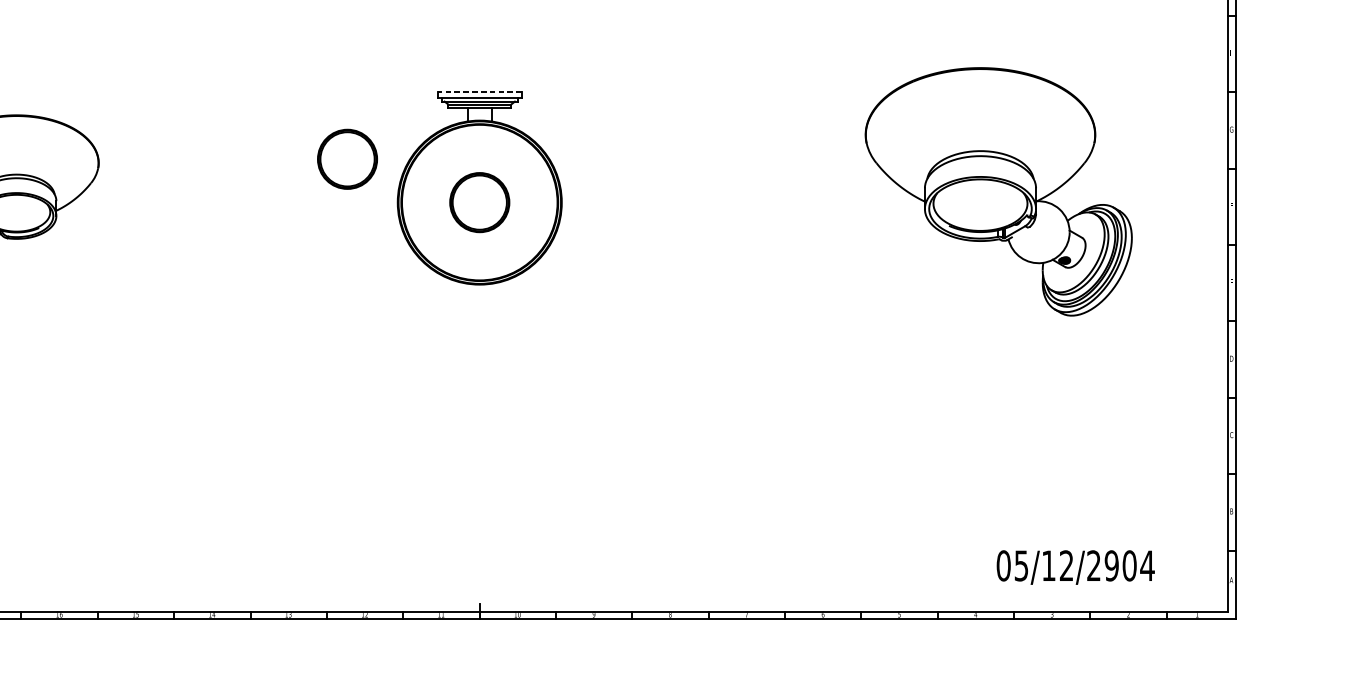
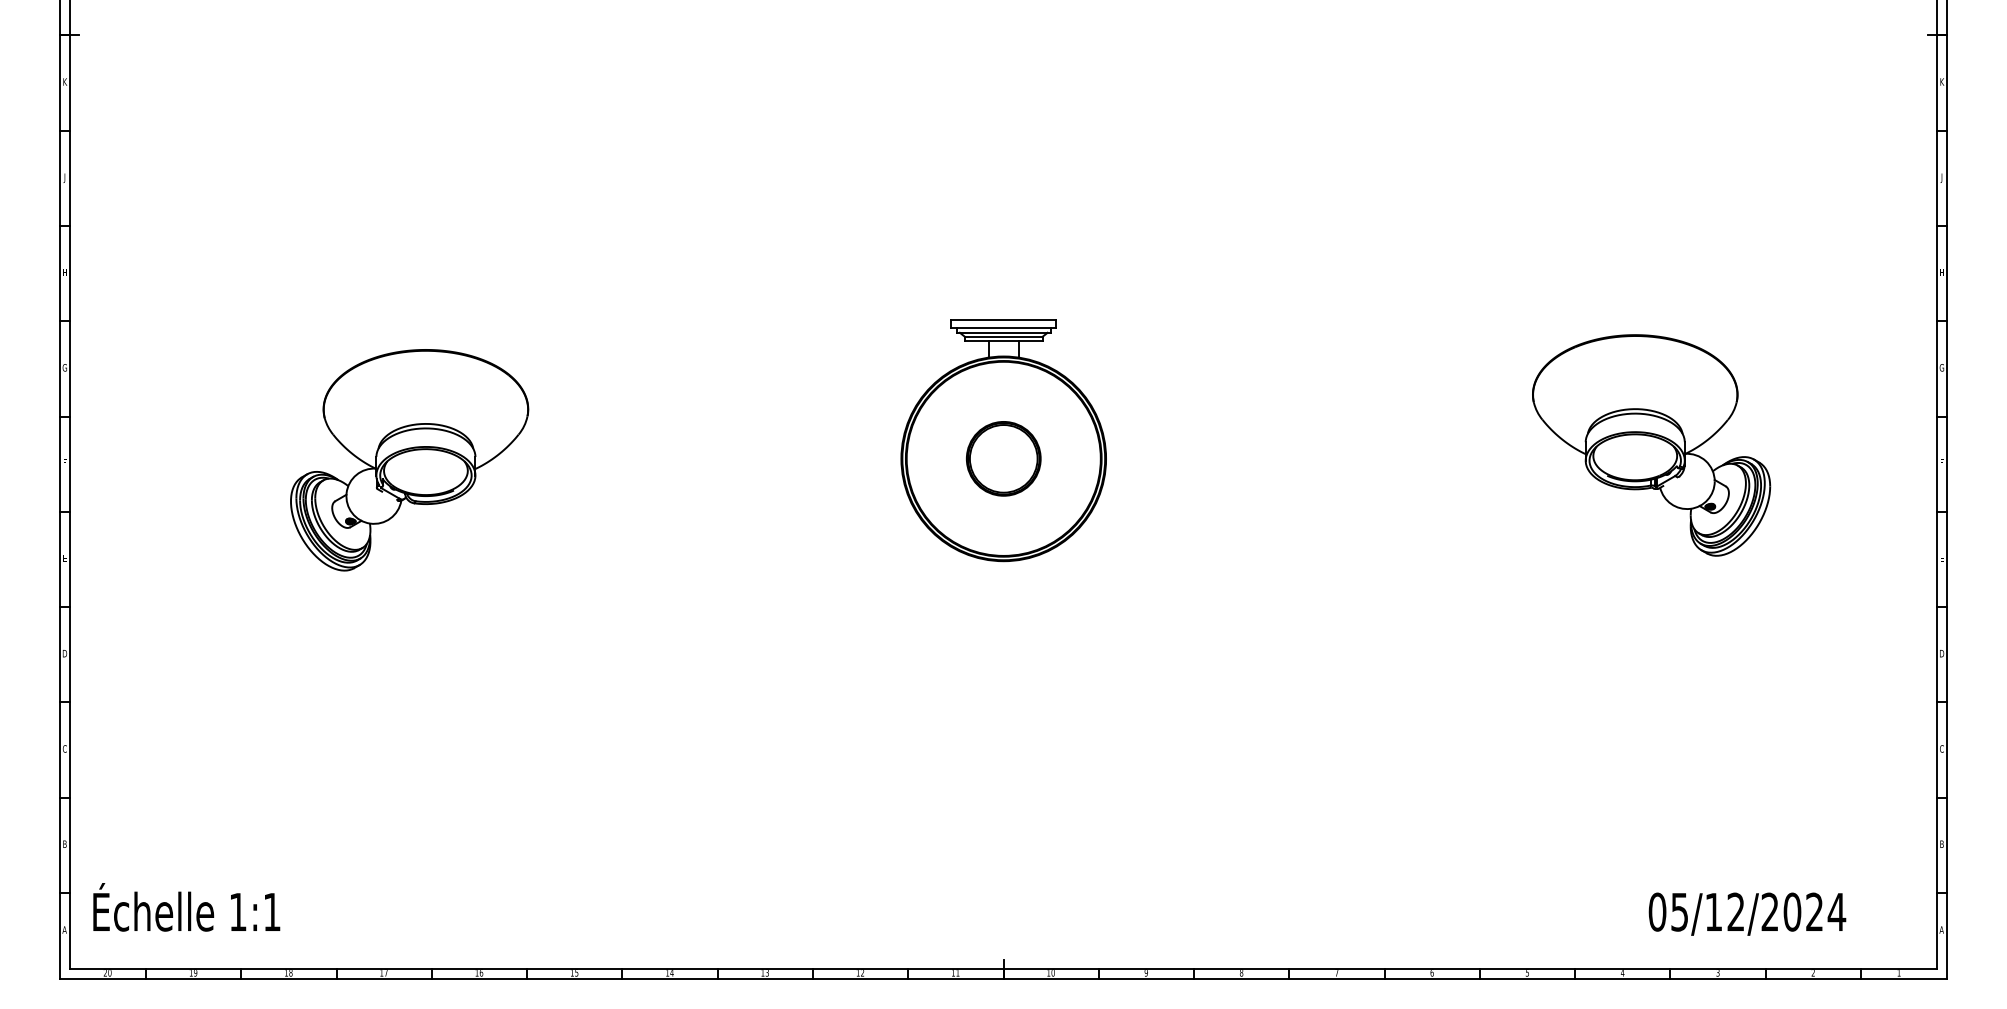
line: (479, 91) -> (1003, 320), dashed -> solid
part: (347, 159) -> (838, 404), removed
part: (998, 191) -> (1651, 445), size x0.71
text: (1120, 565) -> (1803, 911), 05/12/2904 -> 05/12/2024

